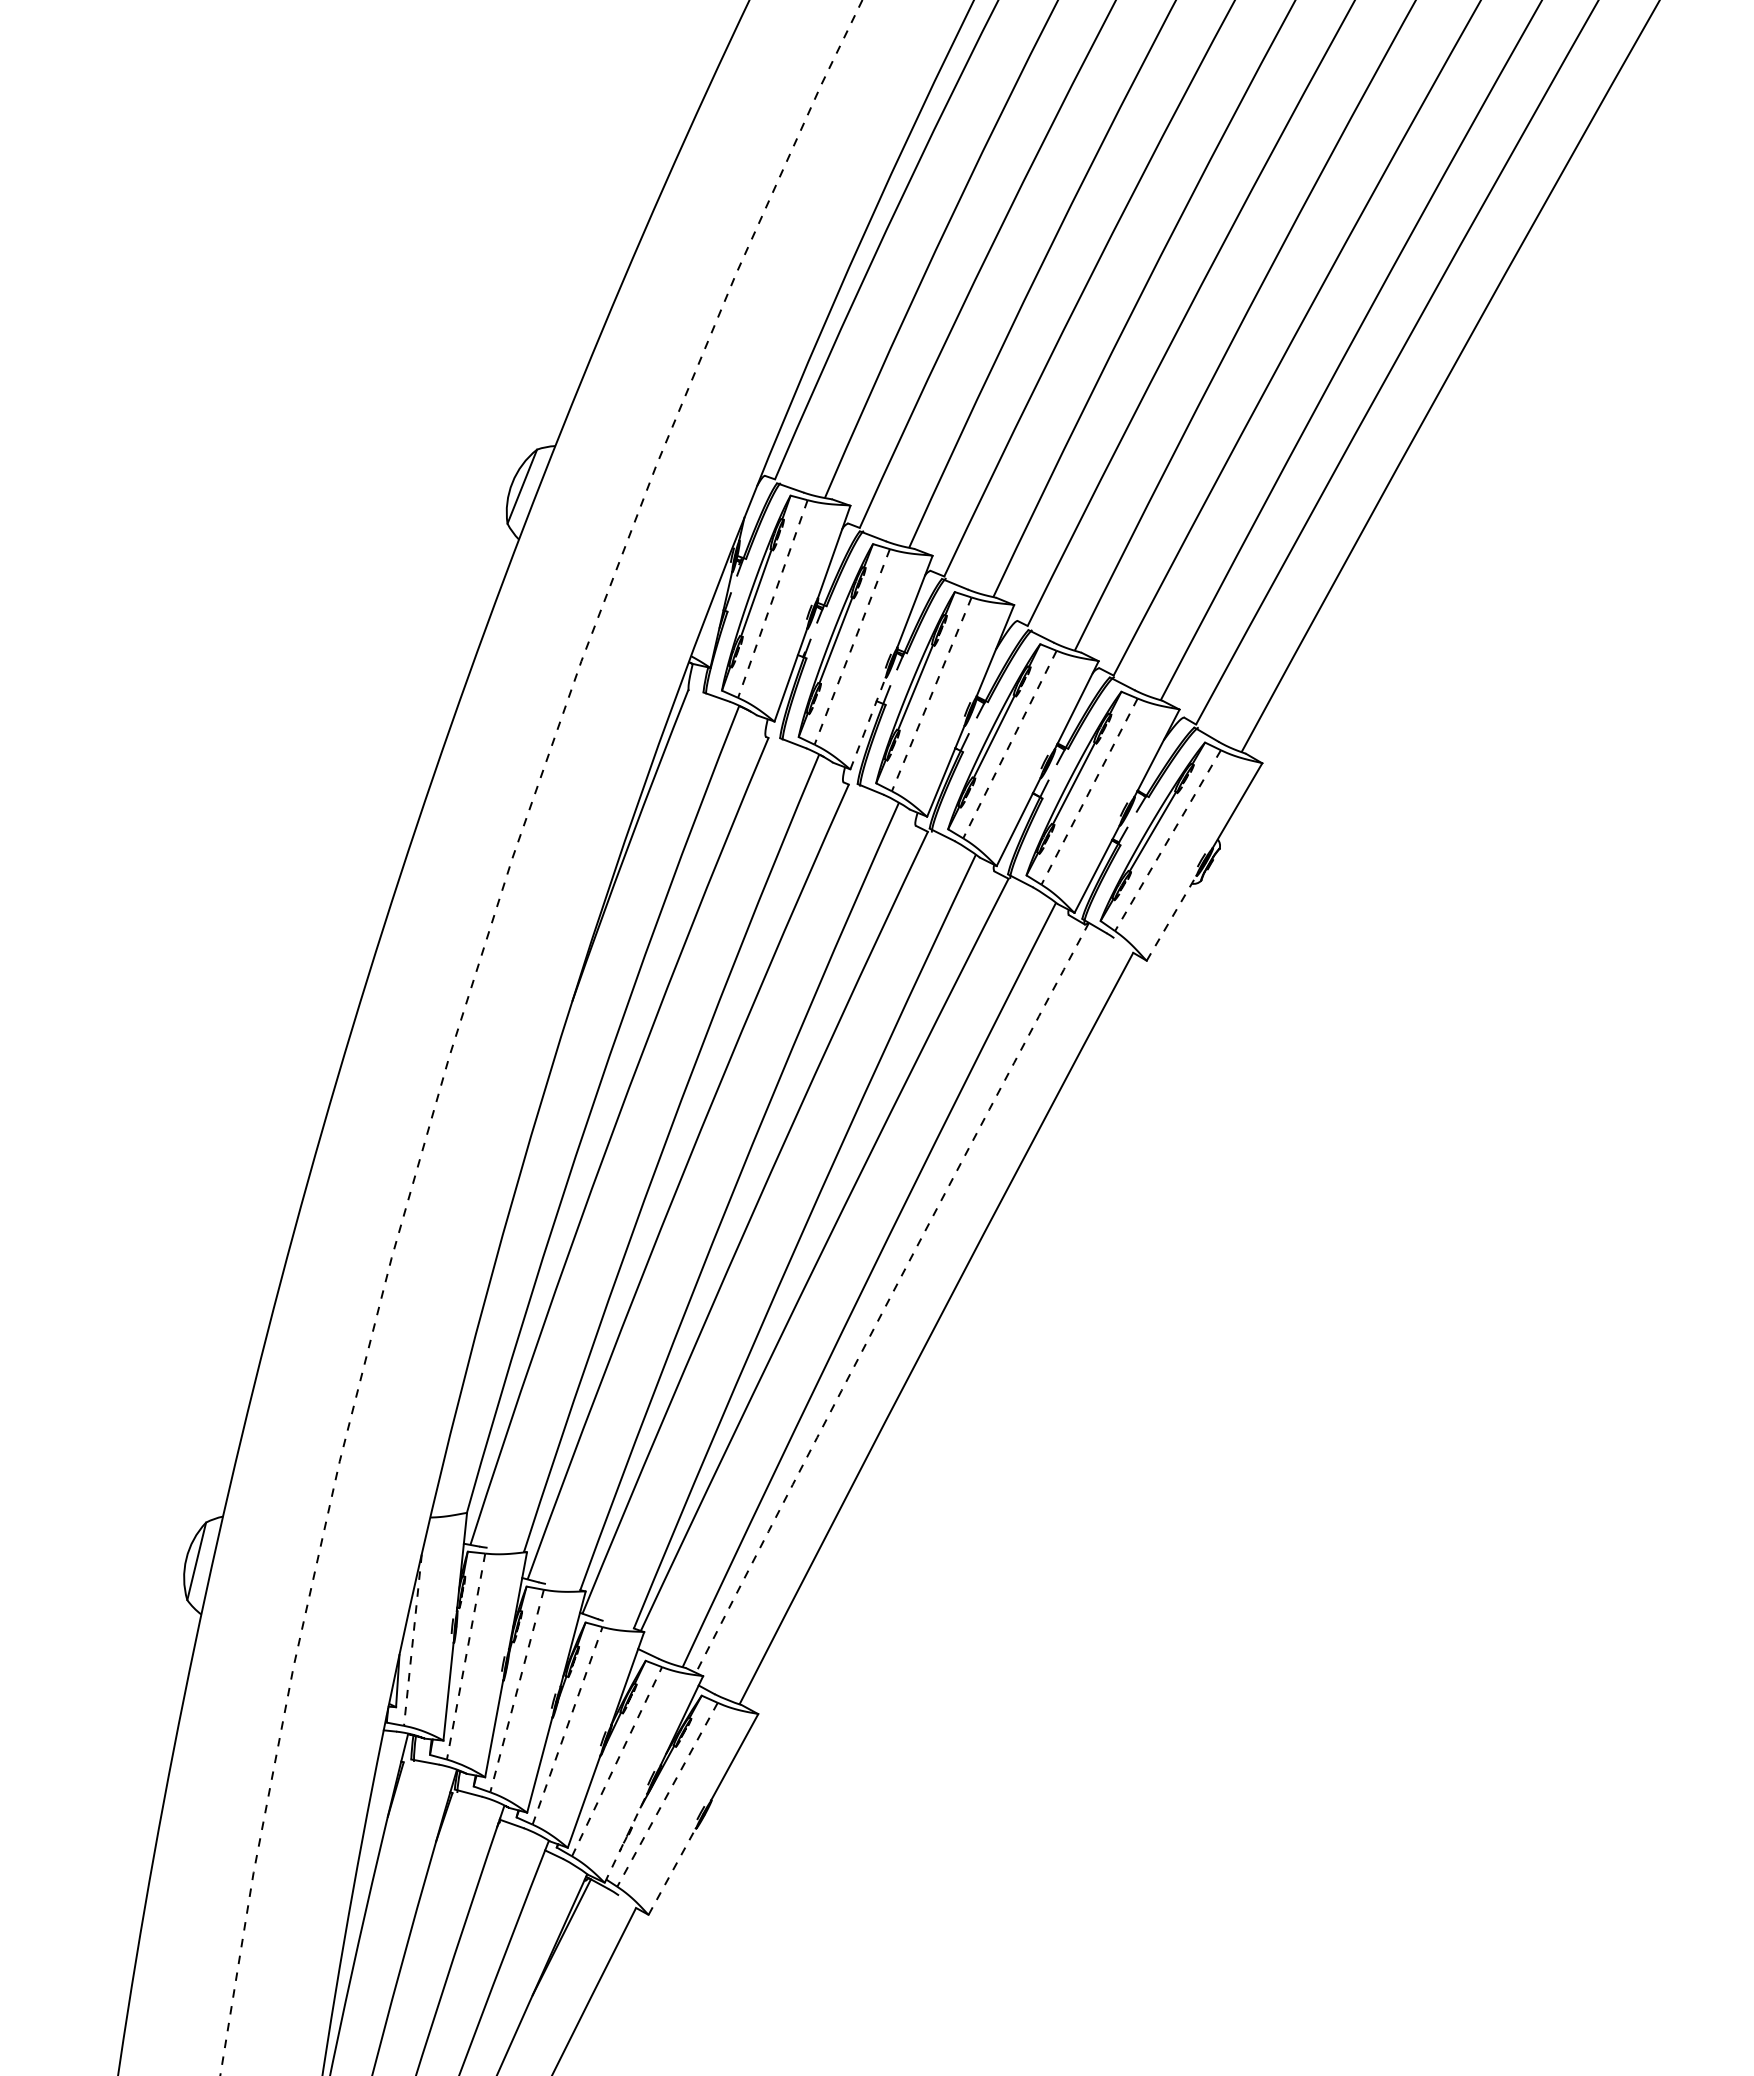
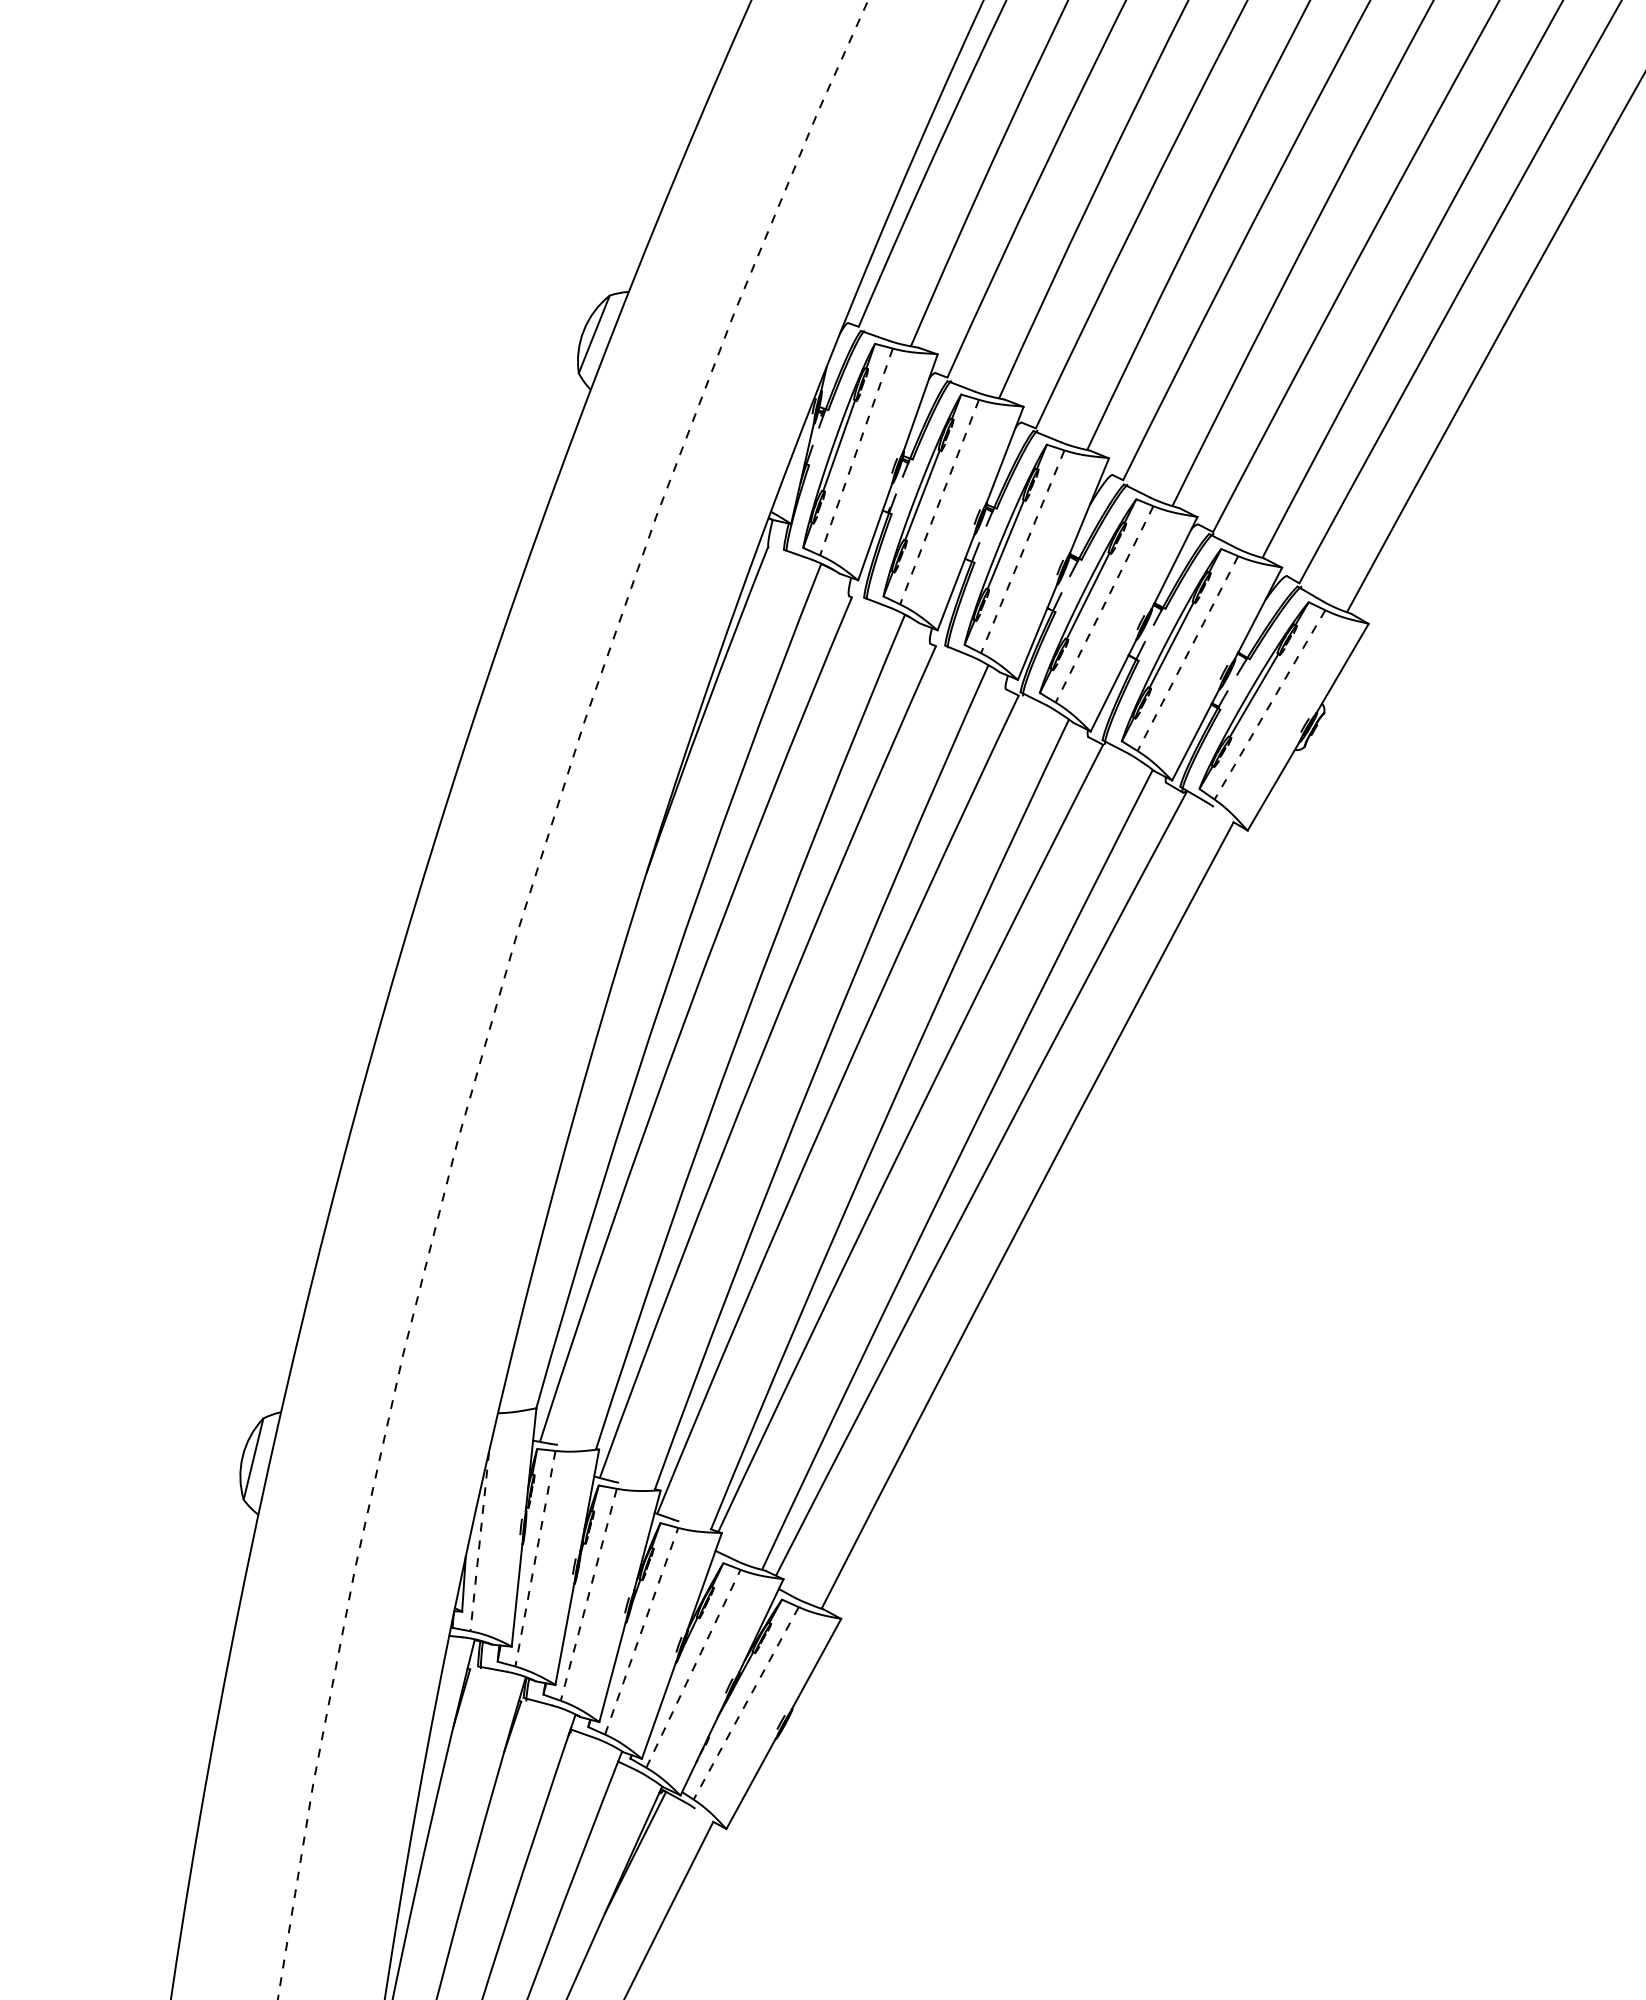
line: (868, 722) -> (956, 581), dashed -> solid
line: (1171, 917) -> (1273, 785), dashed -> solid
arc: (890, 1296) -> (979, 1181), dashed -> solid
line: (626, 1837) -> (703, 1748), dashed -> solid
line: (672, 1871) -> (751, 1783), dashed -> solid

